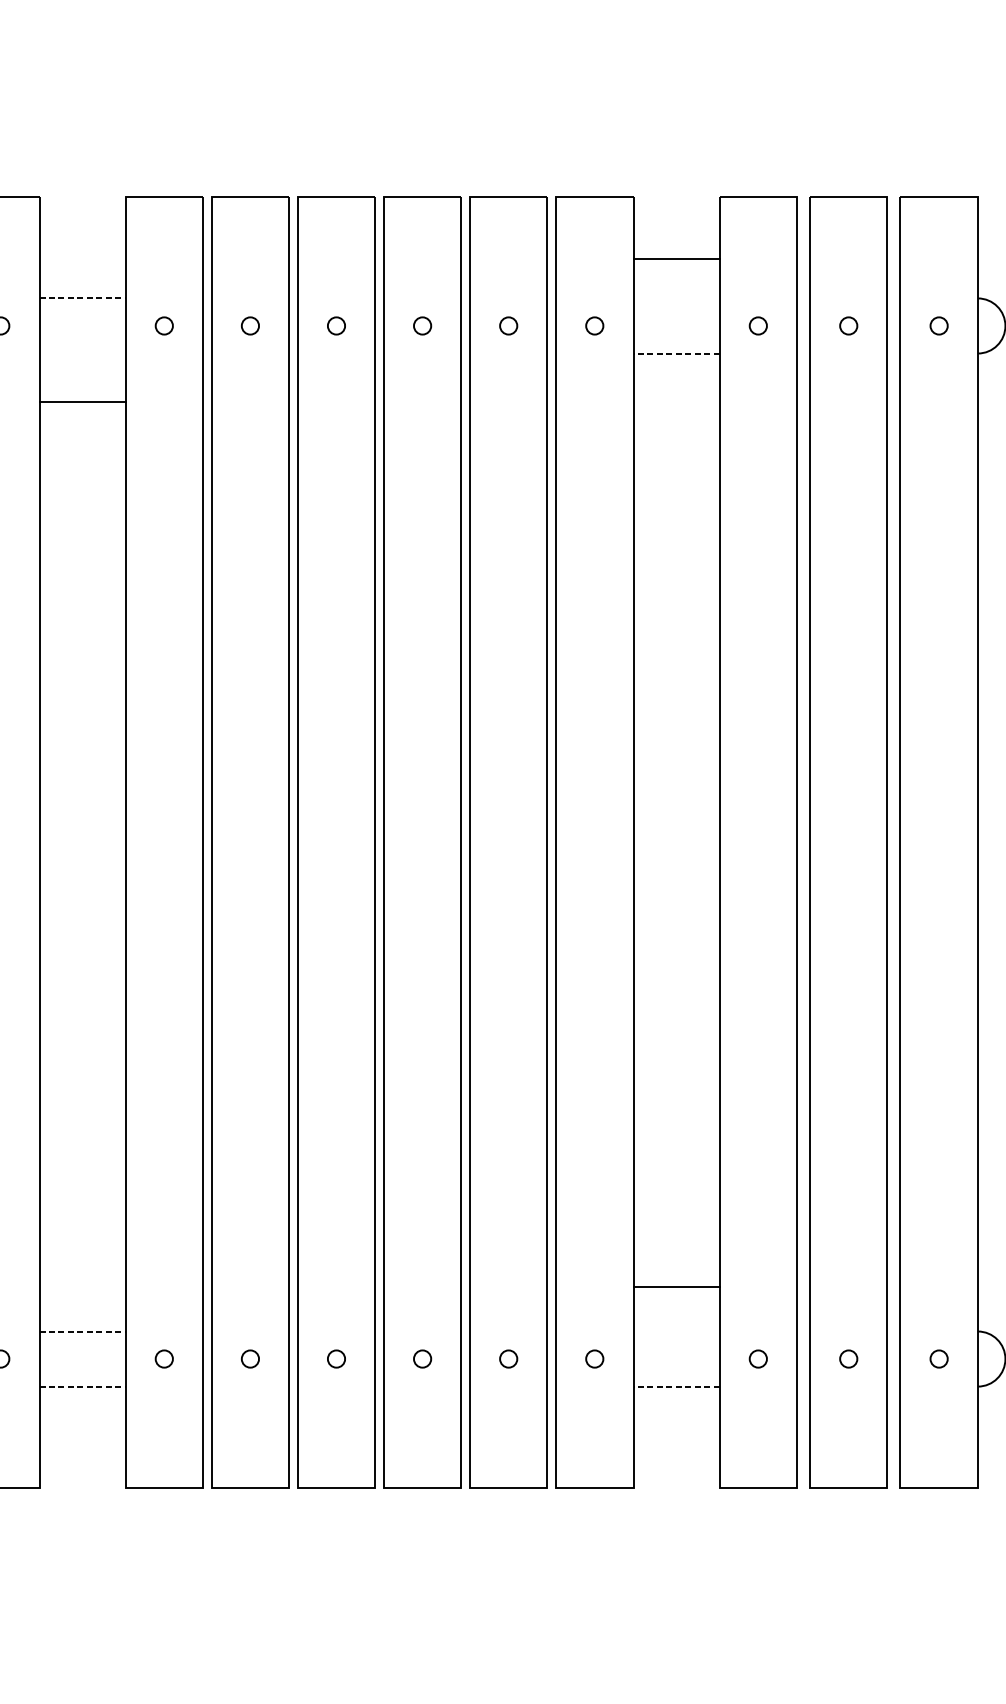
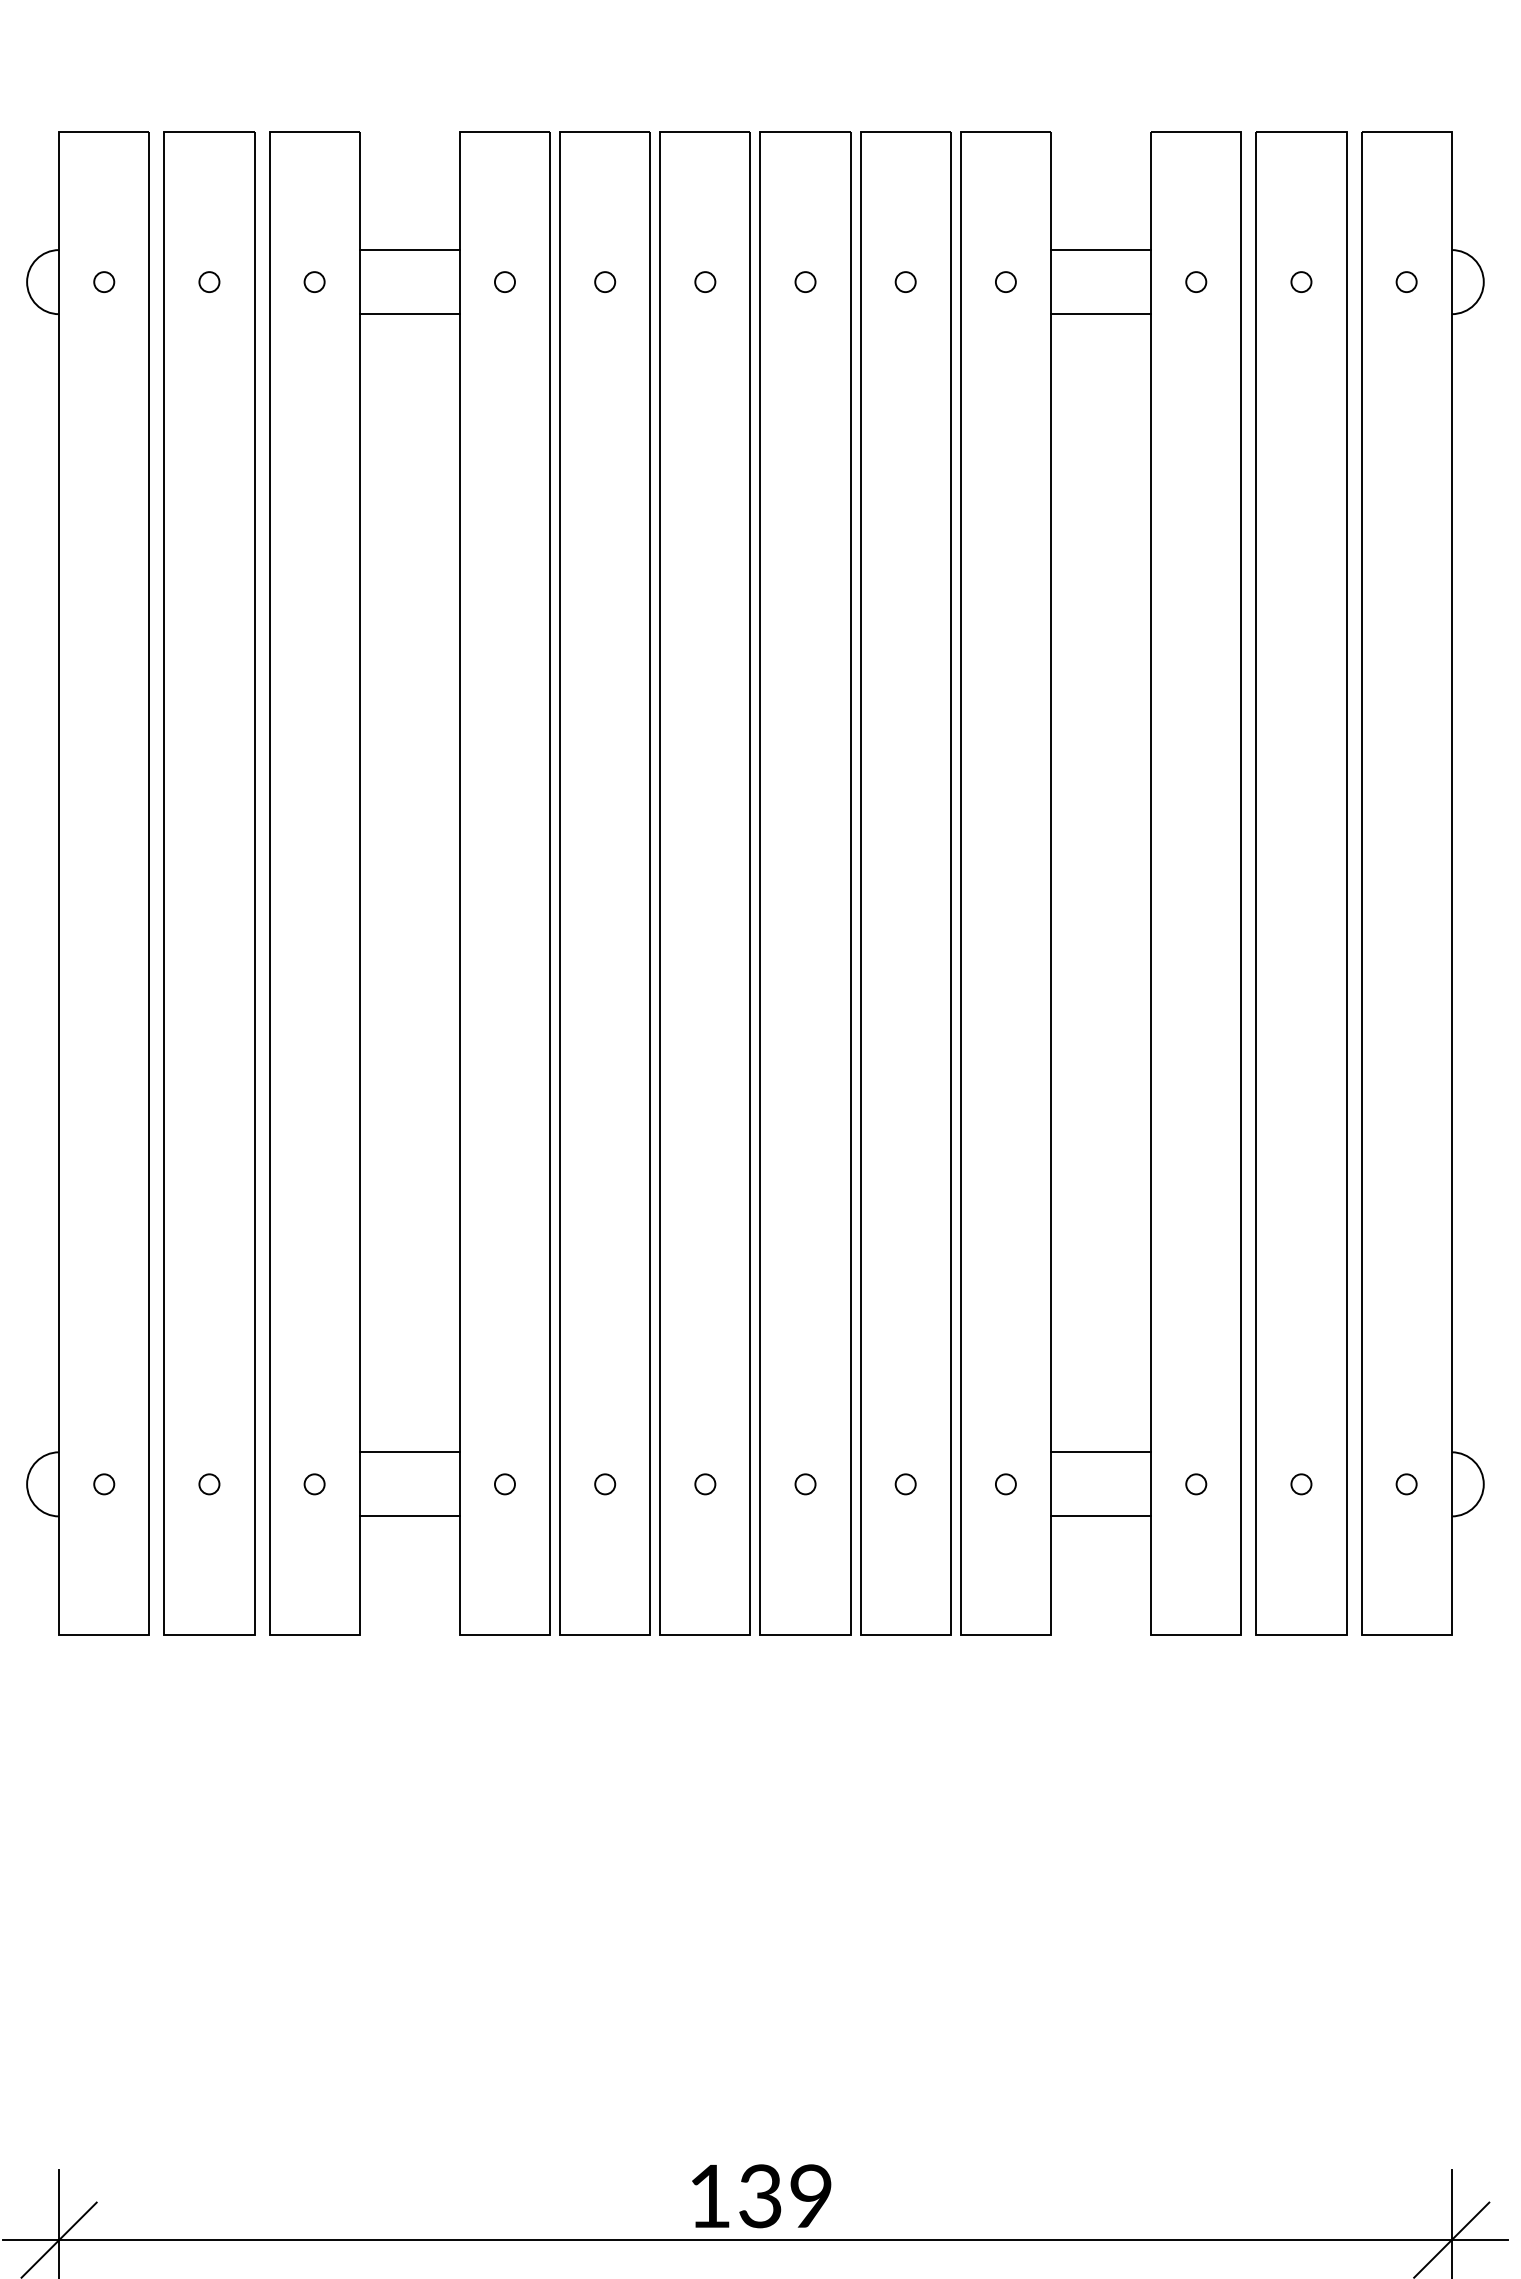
line: (676, 259) -> (1100, 250), moved
line: (83, 298) -> (410, 250), dashed -> solid
line: (676, 353) -> (1100, 314), dashed -> solid
line: (82, 401) -> (409, 314), moved
line: (676, 1286) -> (1100, 1452), moved
line: (83, 1331) -> (410, 1452), dashed -> solid
line: (83, 1386) -> (410, 1516), dashed -> solid
line: (676, 1386) -> (1100, 1516), dashed -> solid

